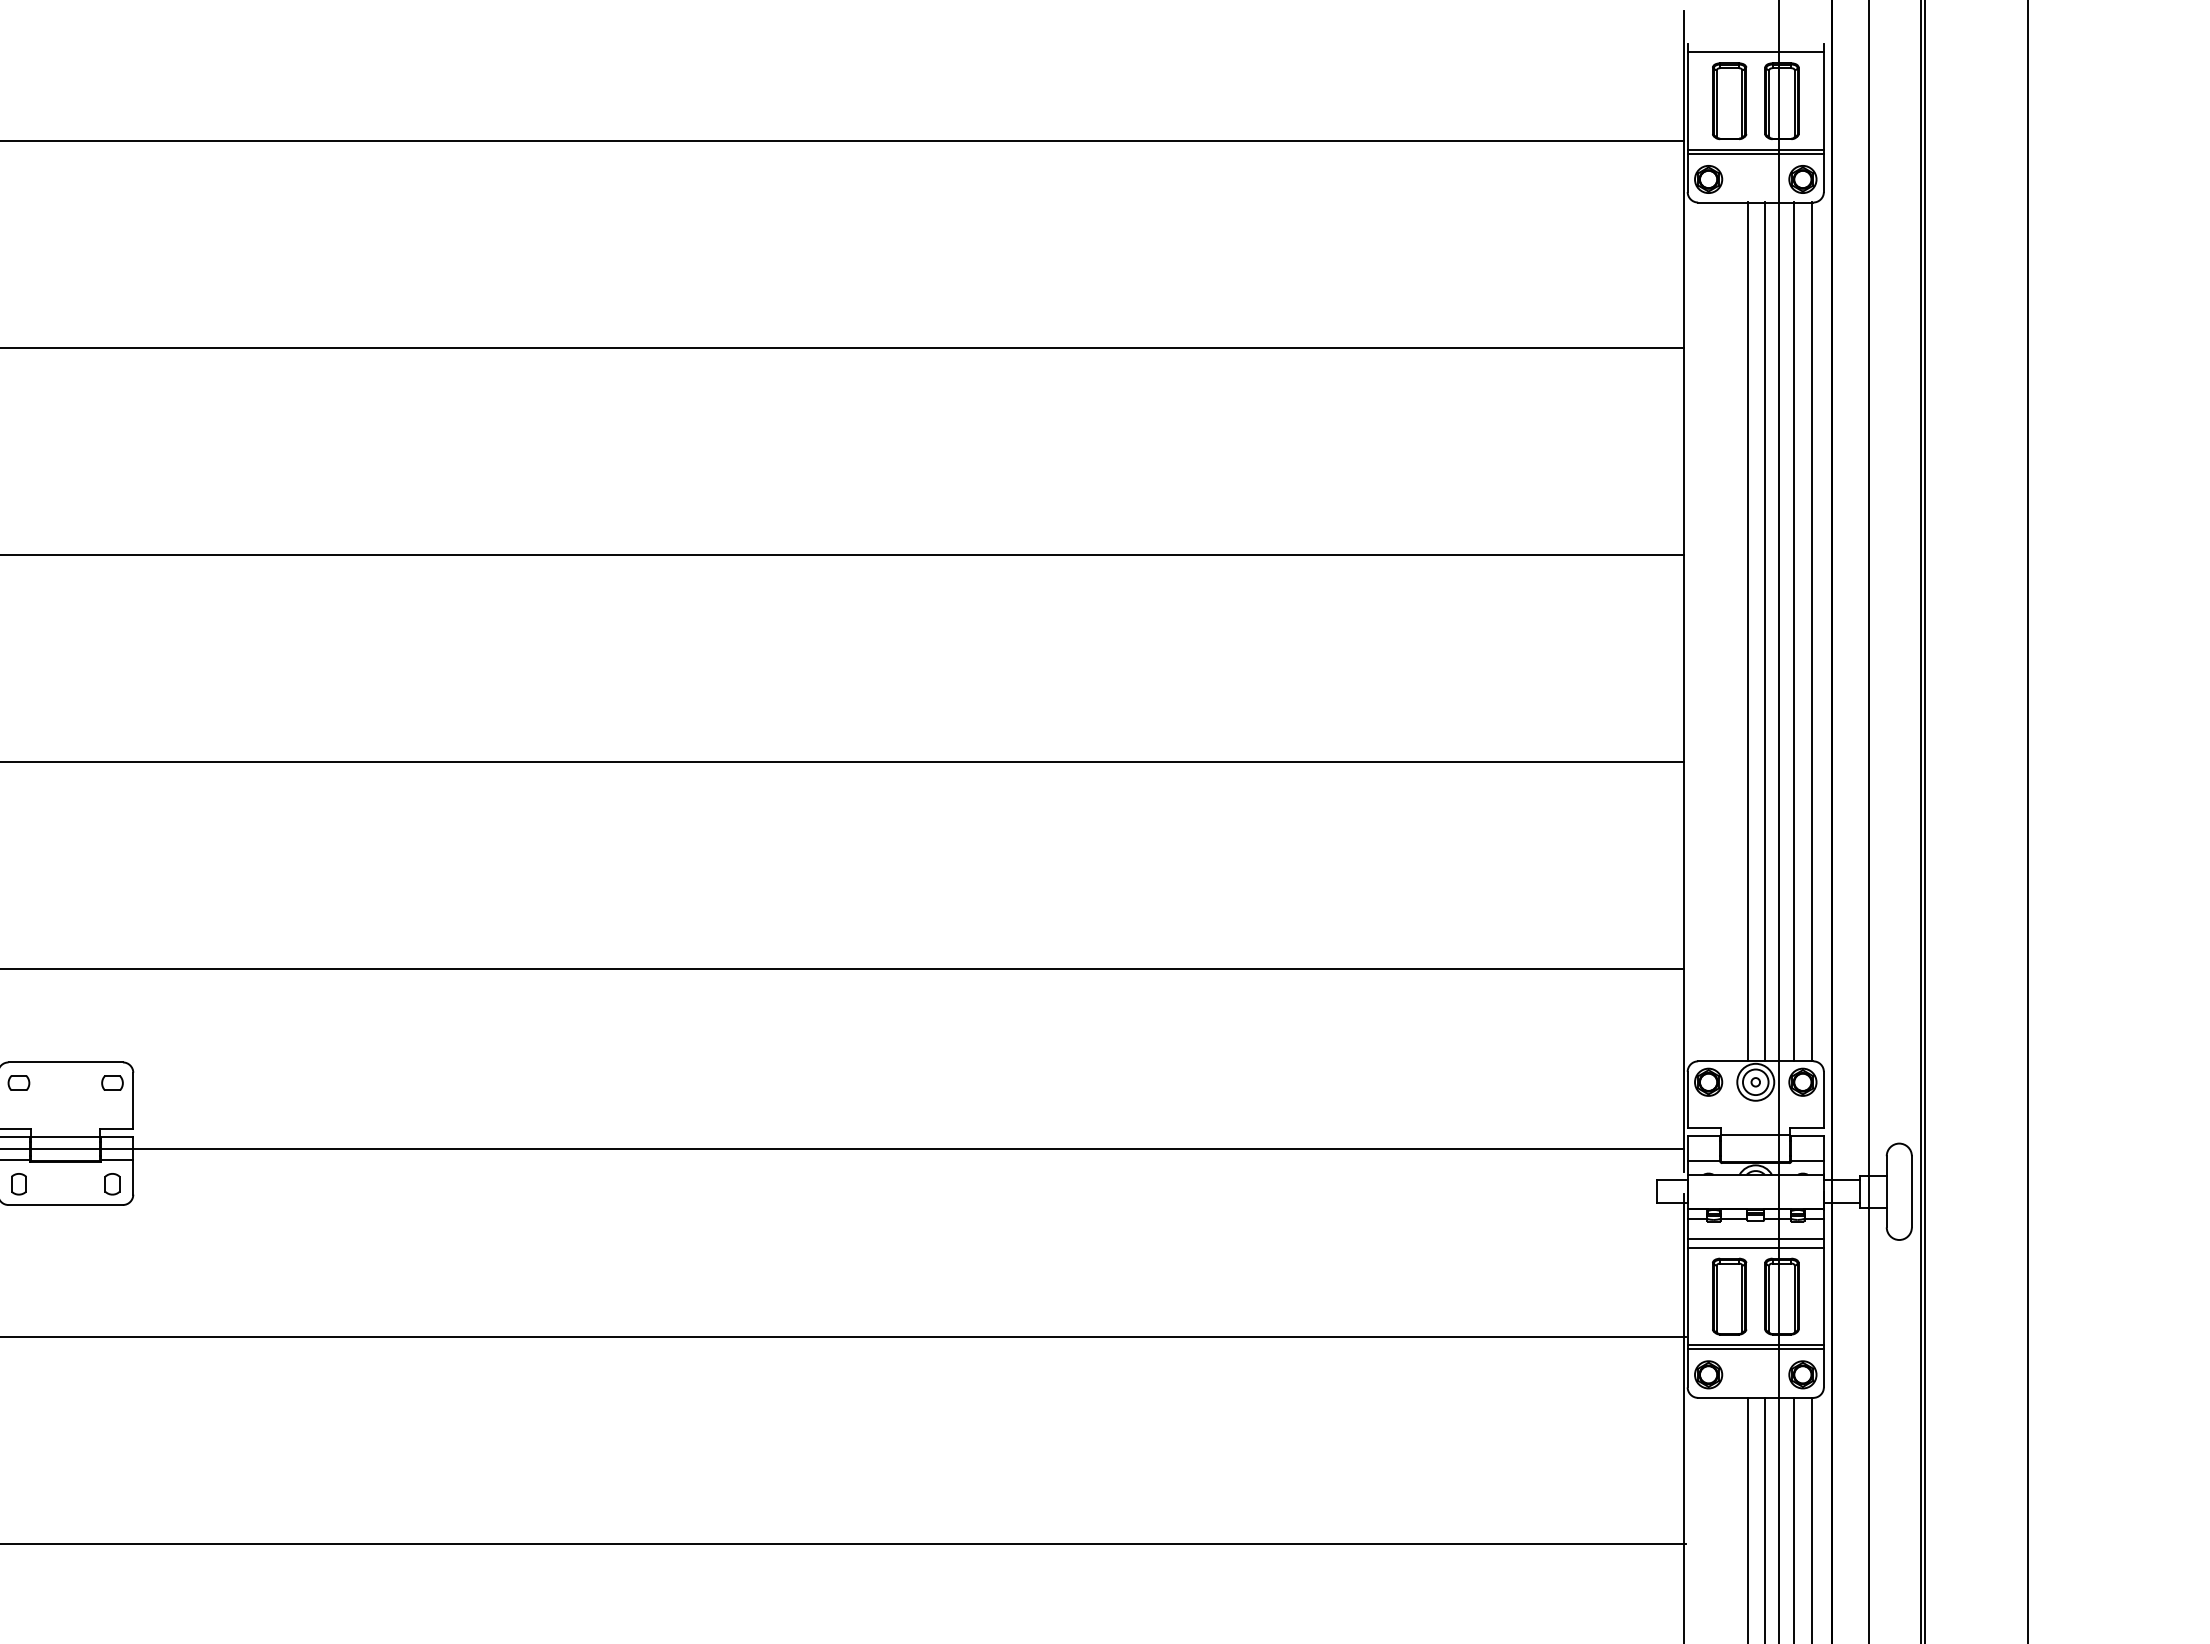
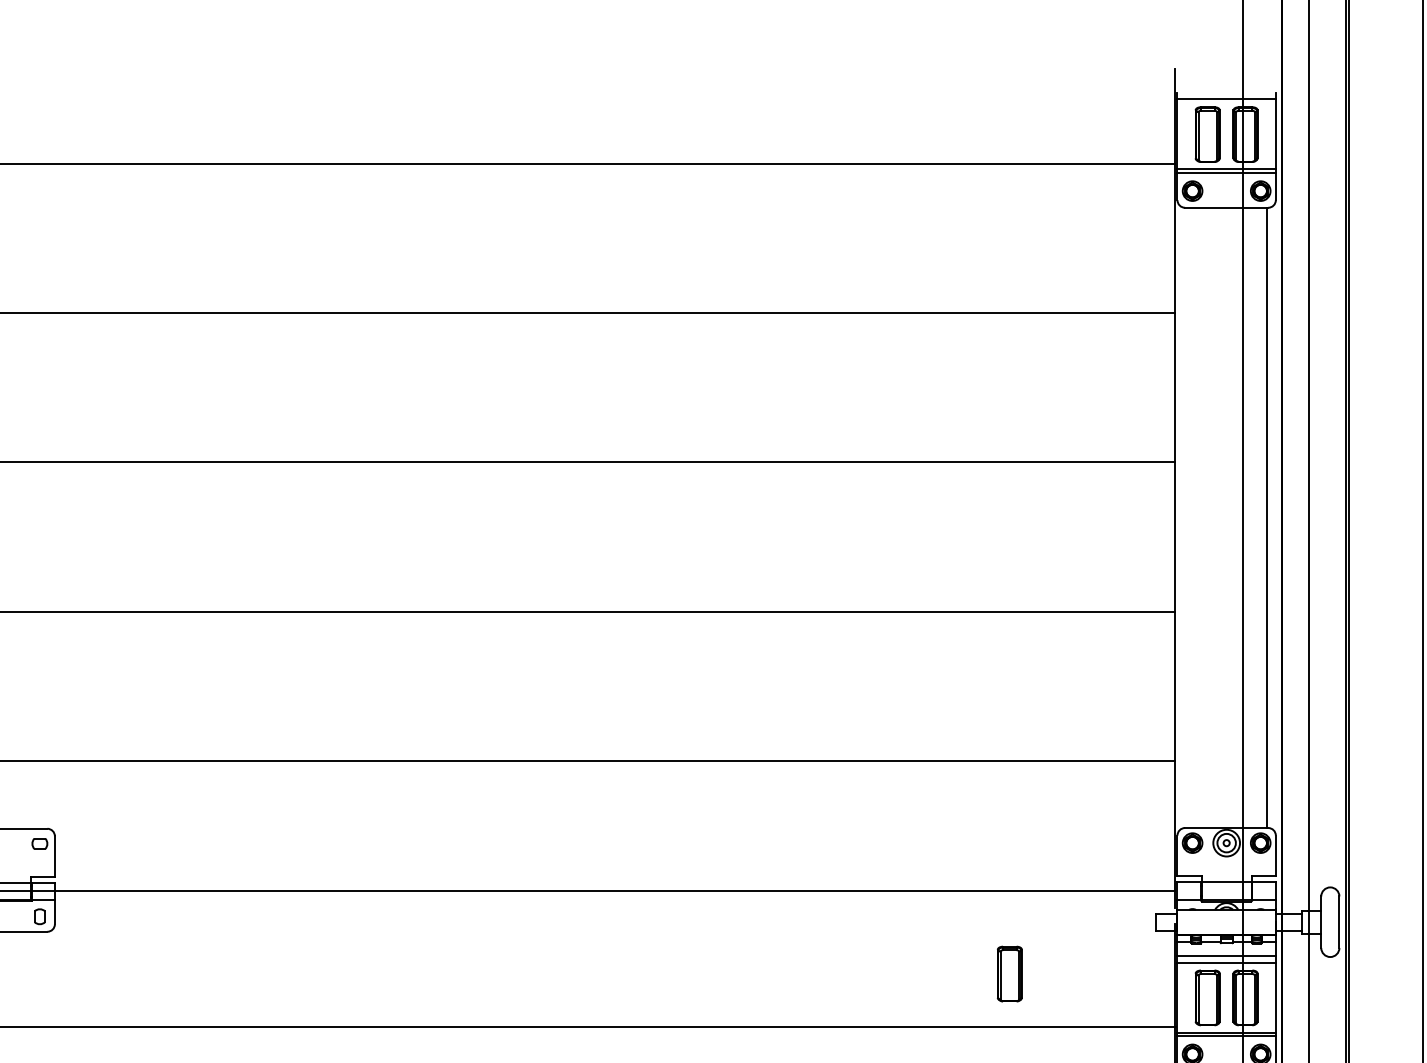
line: (1747, 631) -> (1220, 517), removed
line: (1765, 631) -> (1233, 517), removed
line: (1794, 631) -> (1254, 517), removed
part: (1455, 1263) -> (1009, 974), added

